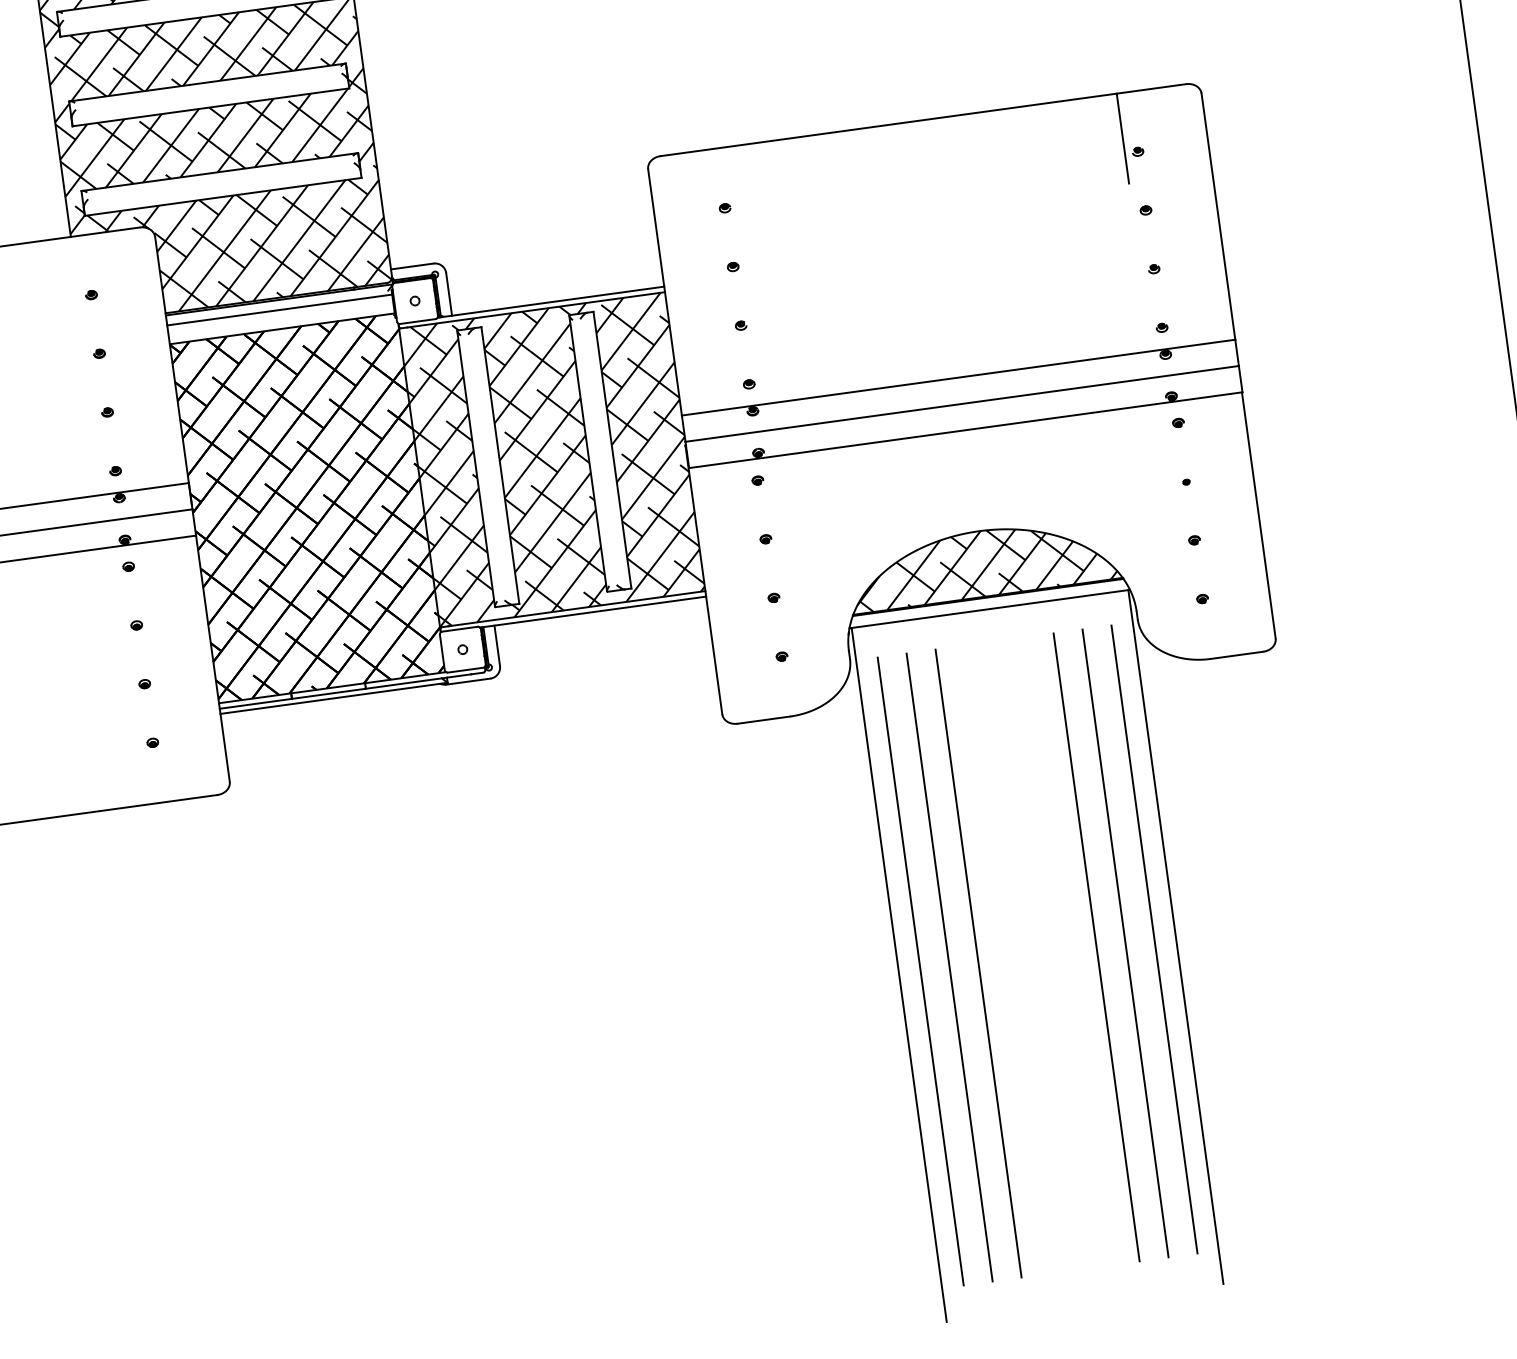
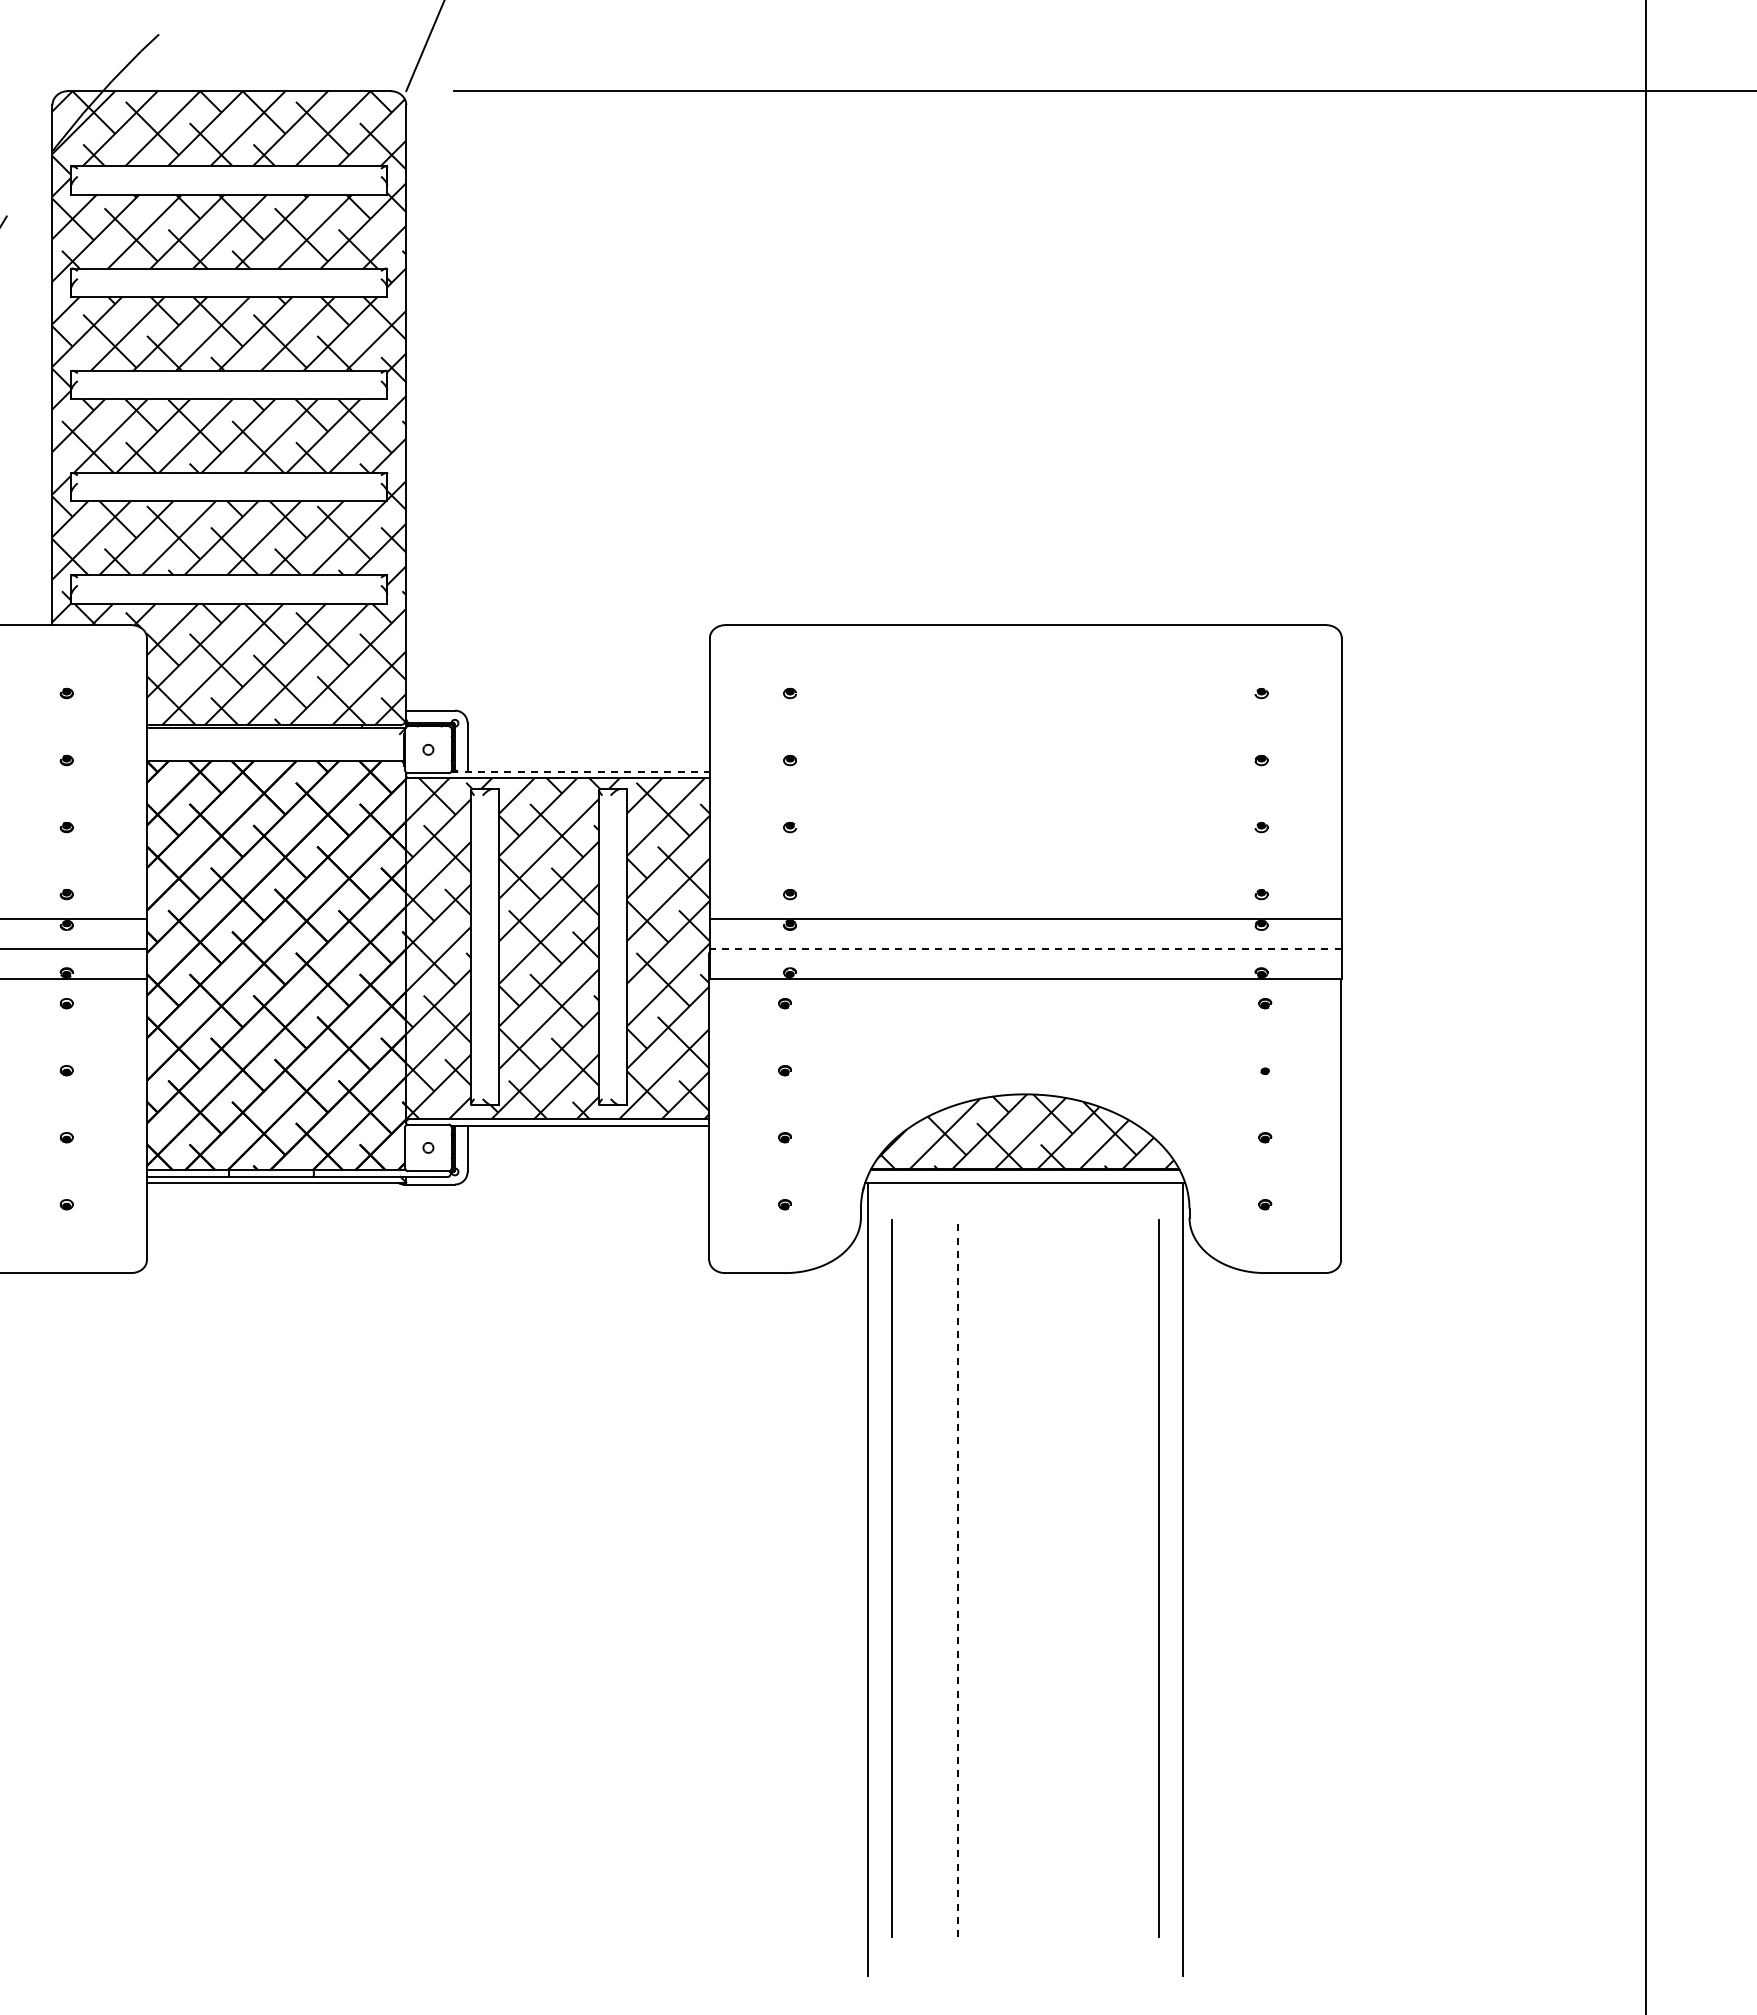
line: (1122, 138) -> (1246, 676), removed
line: (551, 301) -> (581, 771), solid -> dashed
line: (279, 310) -> (274, 739), removed
line: (961, 404) -> (1025, 949), solid -> dashed
line: (1125, 943) -> (1126, 1578), removed
line: (1096, 947) -> (1093, 1578), removed
line: (978, 963) -> (958, 1578), solid -> dashed
line: (949, 967) -> (925, 1578), removed

